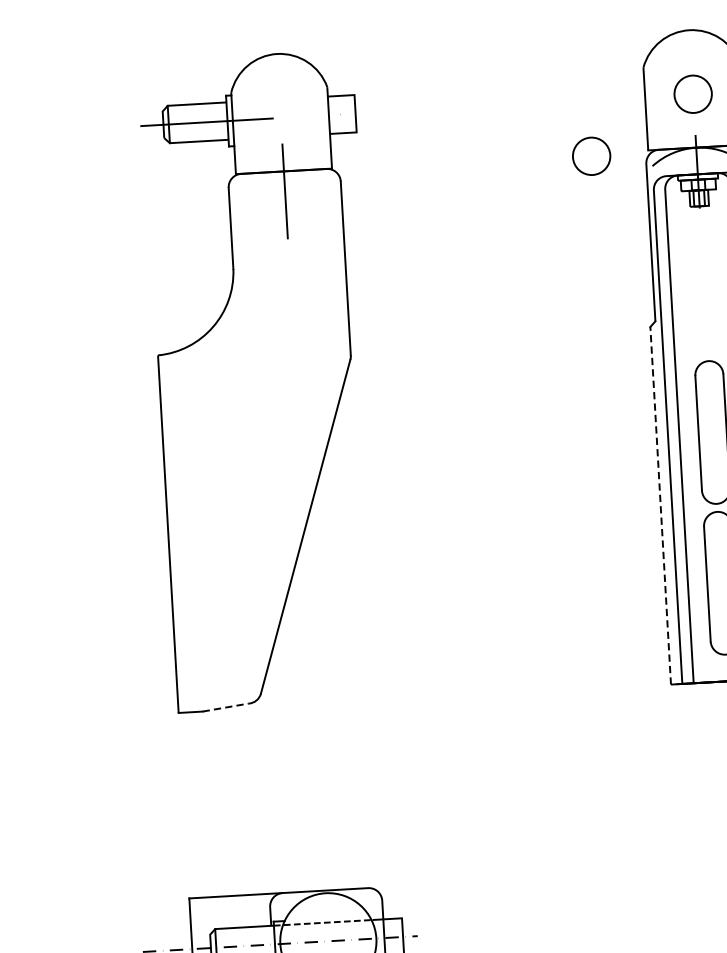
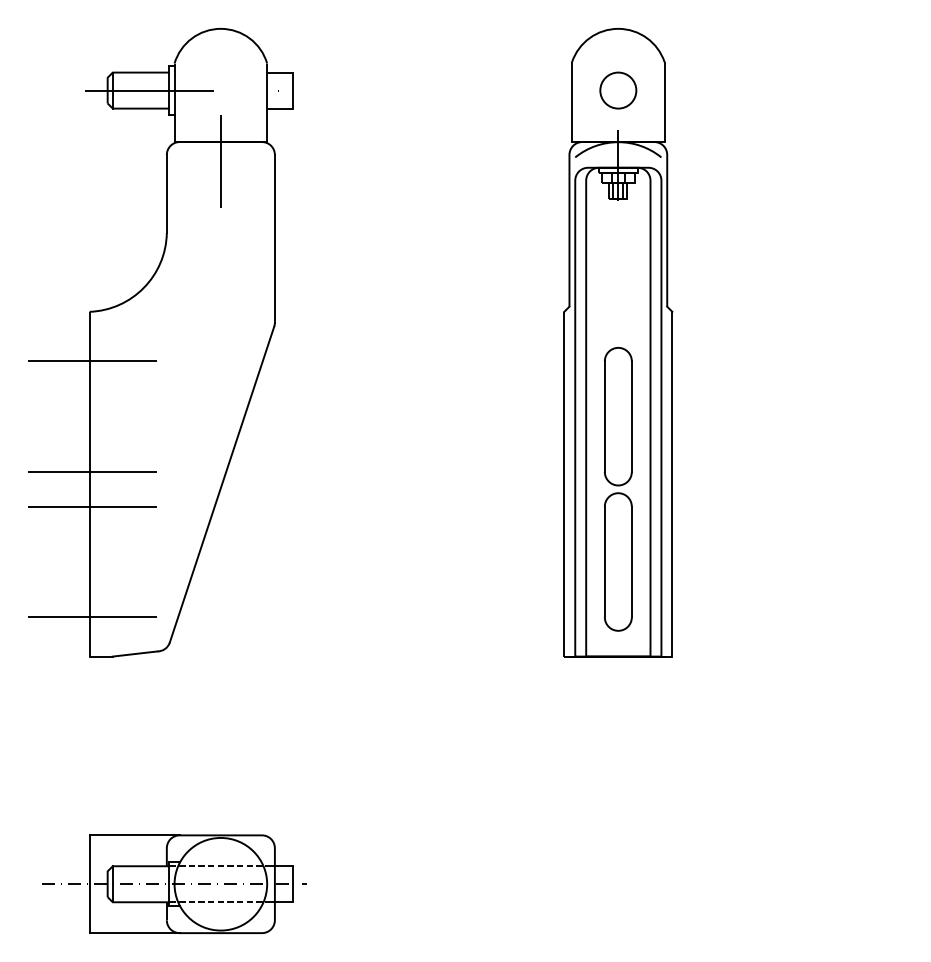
circle: (591, 156) -> (517, 144), removed
line: (160, 406) -> (89, 361), added
line: (660, 505) -> (564, 483), dashed -> solid
line: (167, 521) -> (89, 471), added
line: (169, 557) -> (89, 506), added
line: (176, 672) -> (89, 617), added
line: (226, 708) -> (135, 654), dashed -> solid

